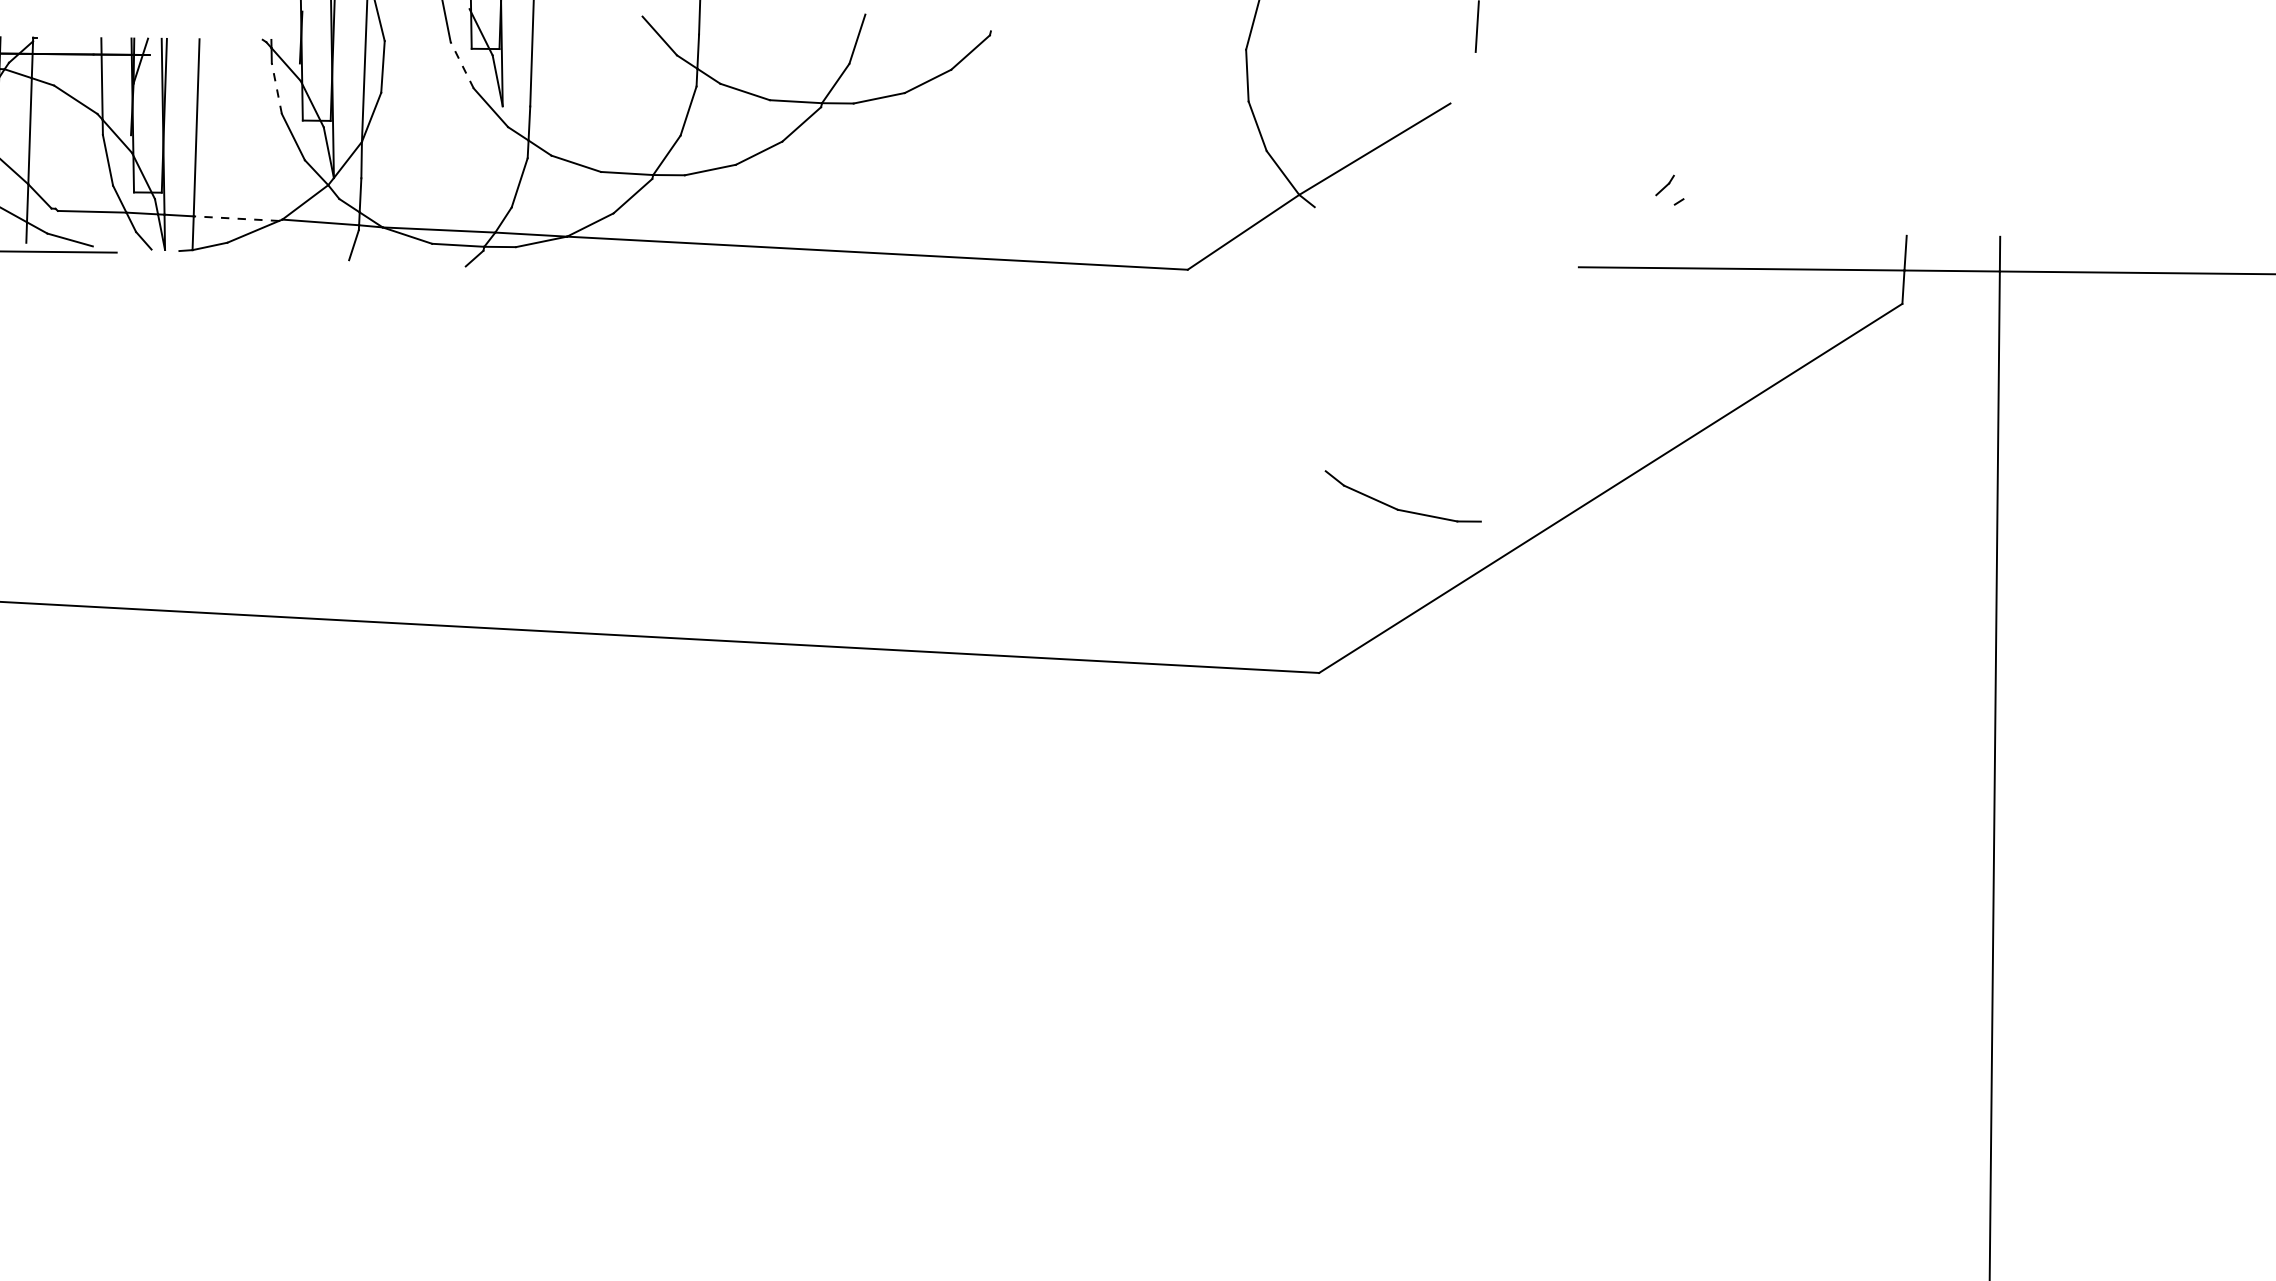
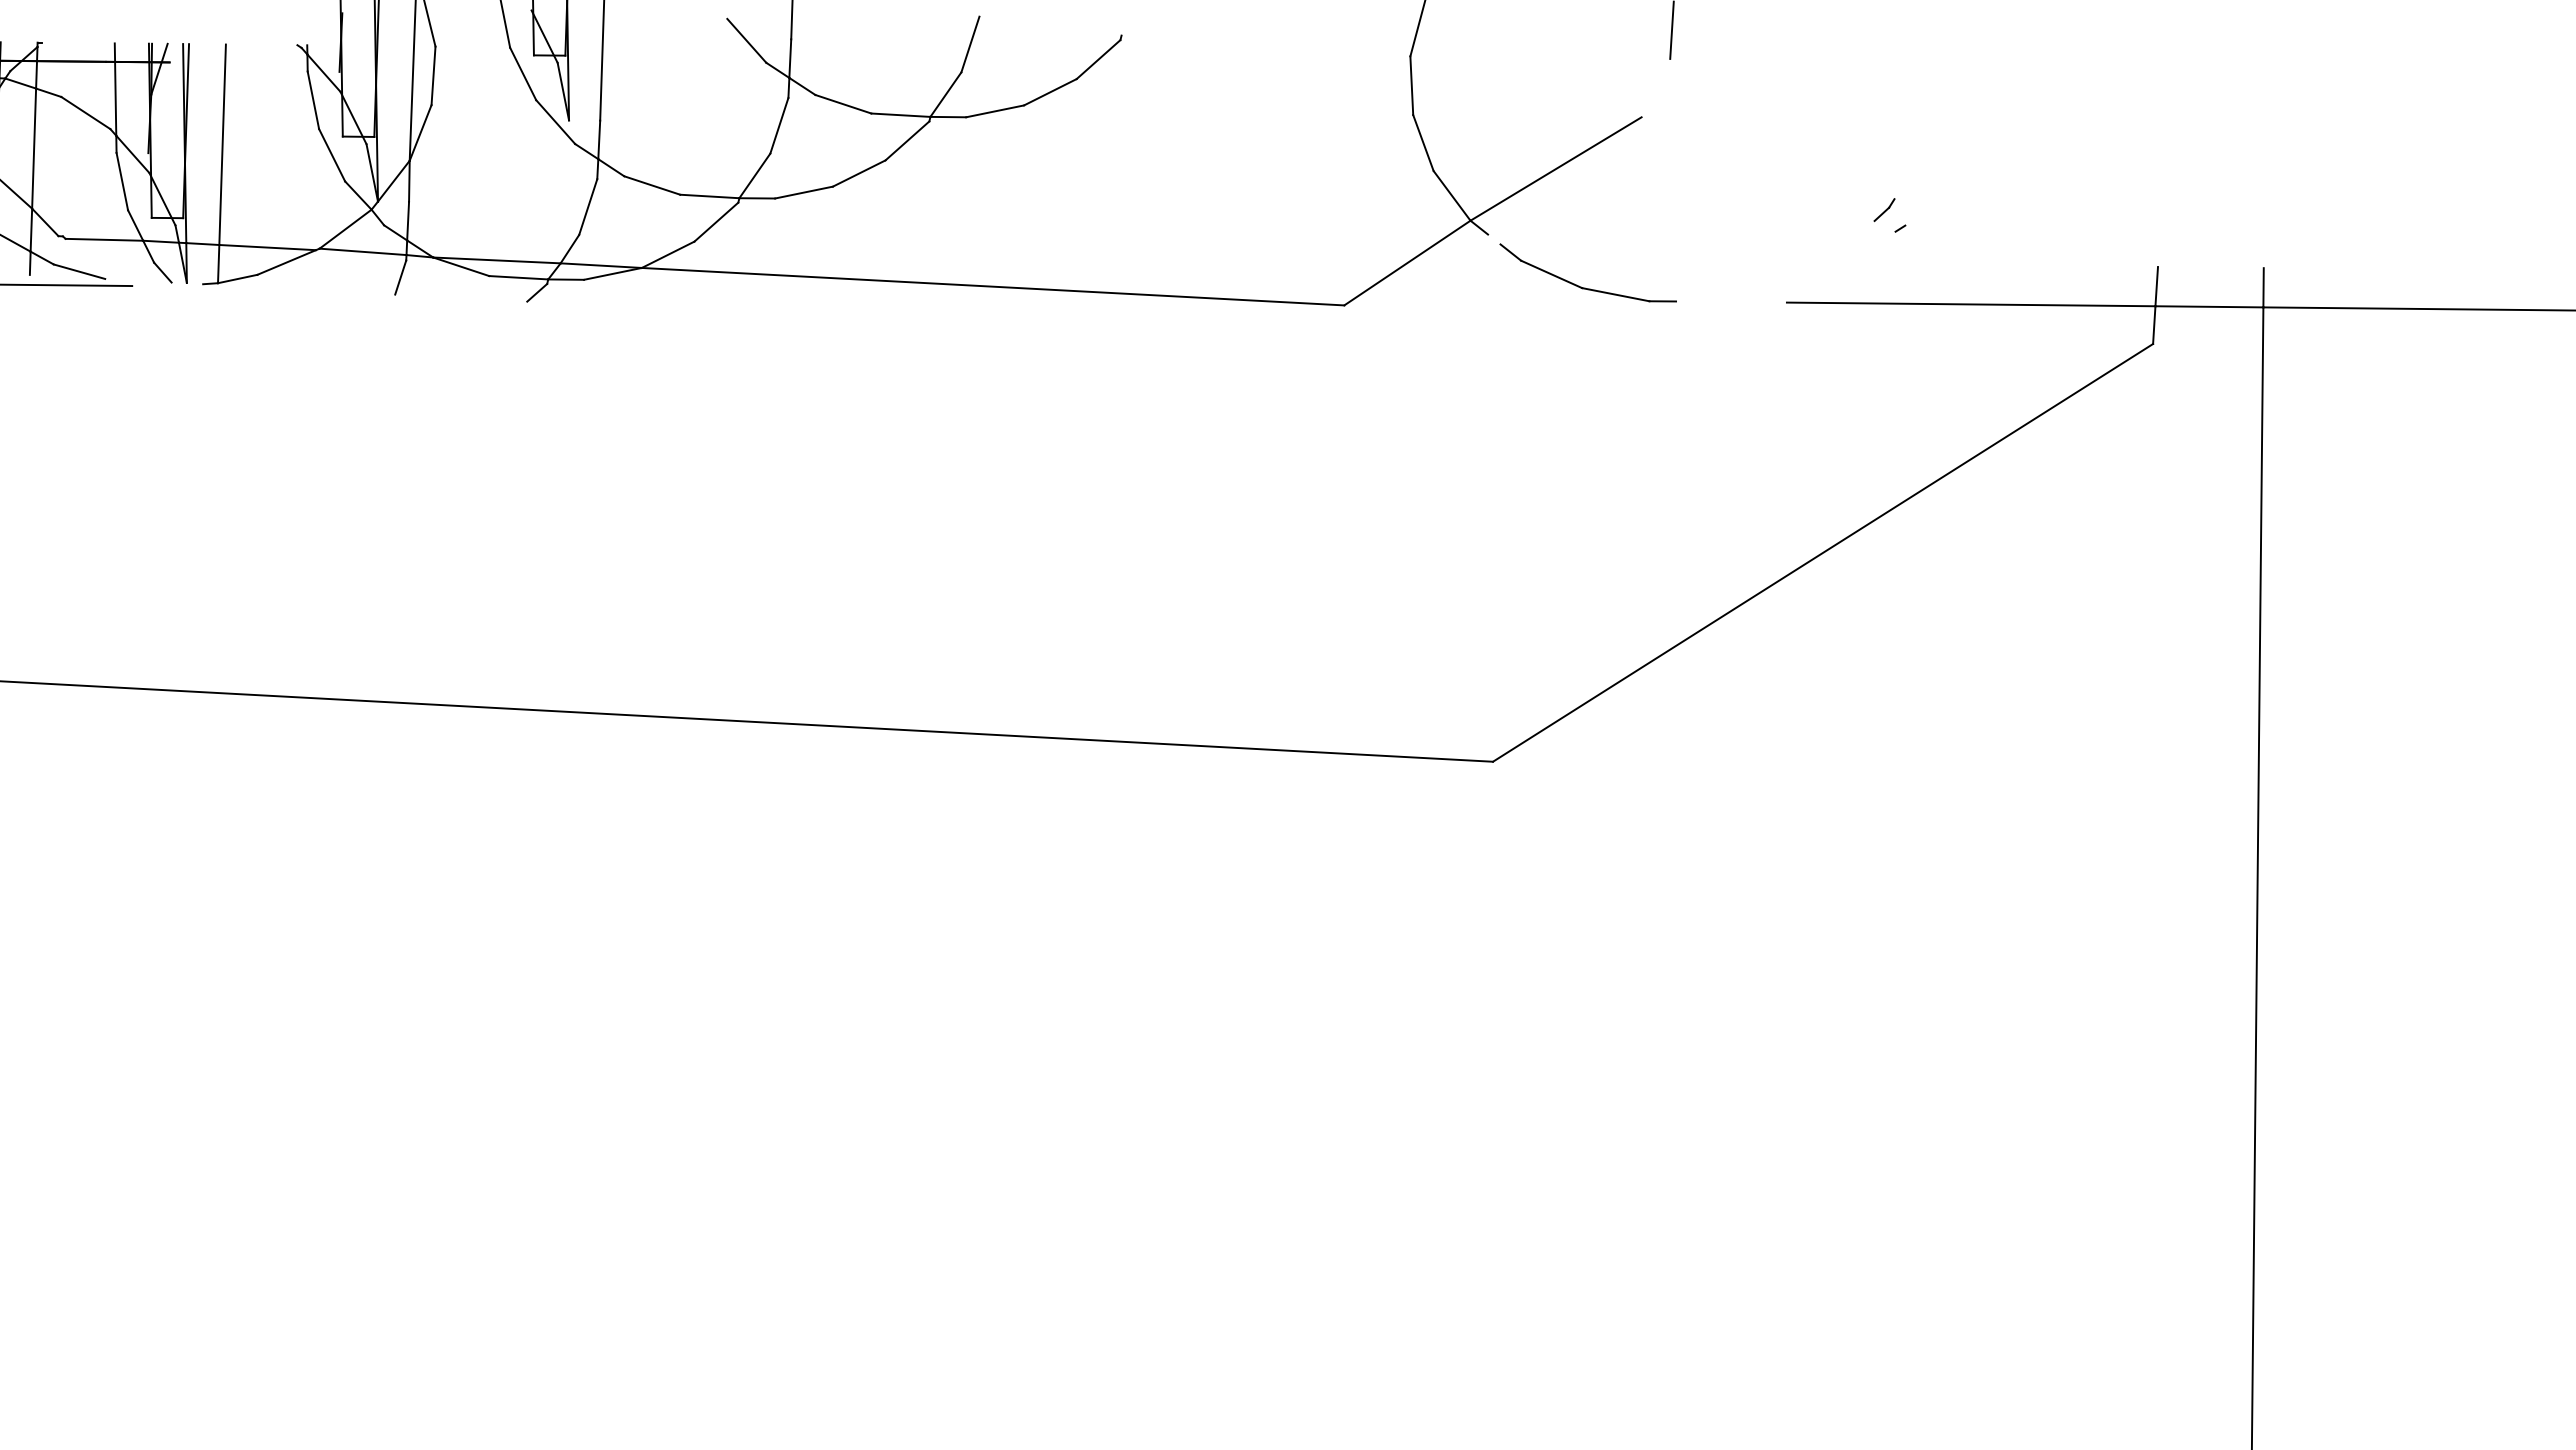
line: (461, 64) -> (522, 73), dashed -> solid
line: (276, 87) -> (313, 99), dashed -> solid
line: (236, 218) -> (267, 247), dashed -> solid
part: (1400, 509) -> (1585, 287), moved

